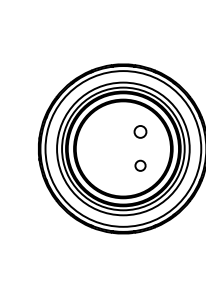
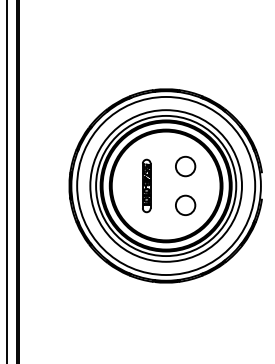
circle: (140, 131) -> (185, 166), size x1.43
part: (106, 148) -> (146, 185), added
circle: (140, 165) -> (185, 204), size x1.67

